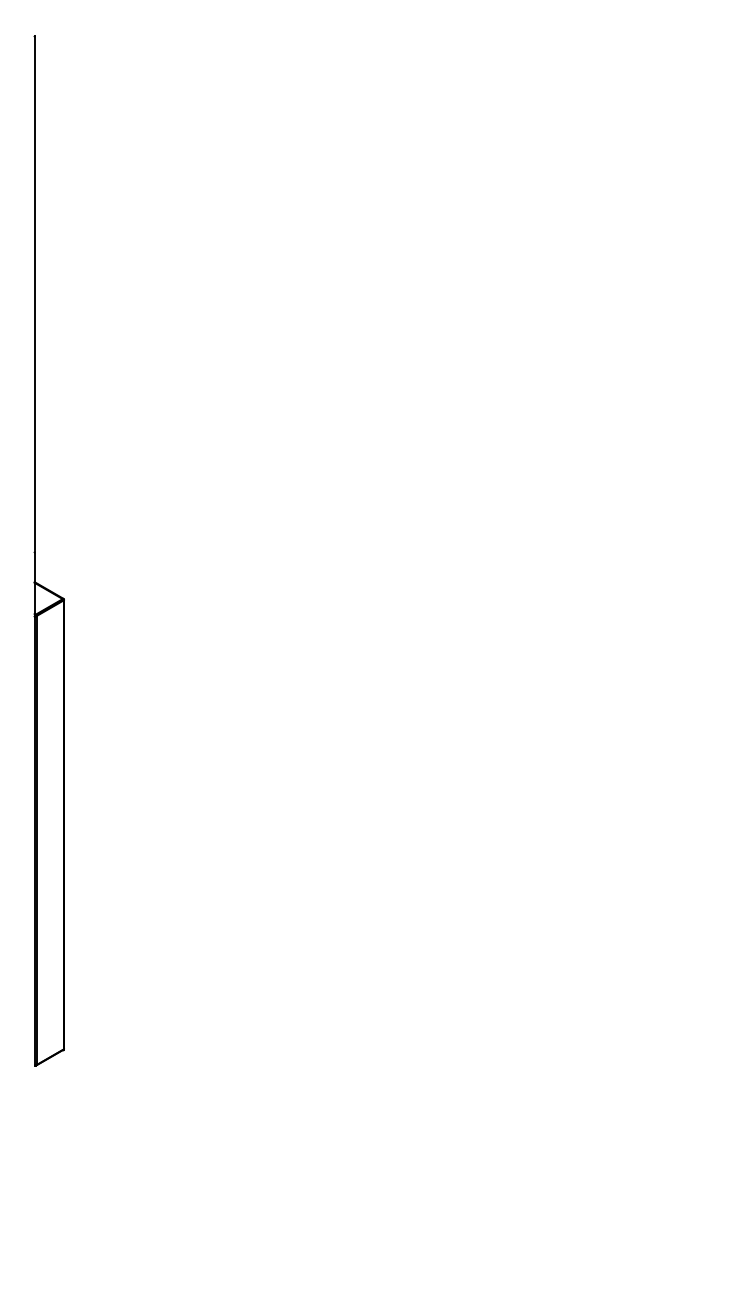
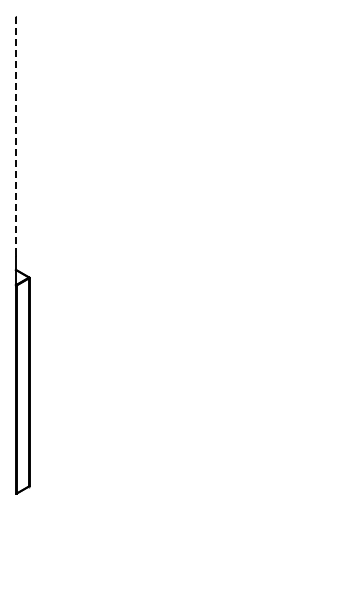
line: (33, 292) -> (15, 135), solid -> dashed

